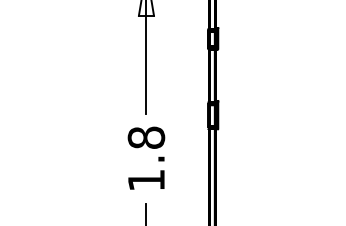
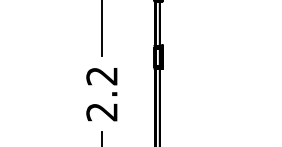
text: (146, 158) -> (102, 93), 1.8 -> 2.2

